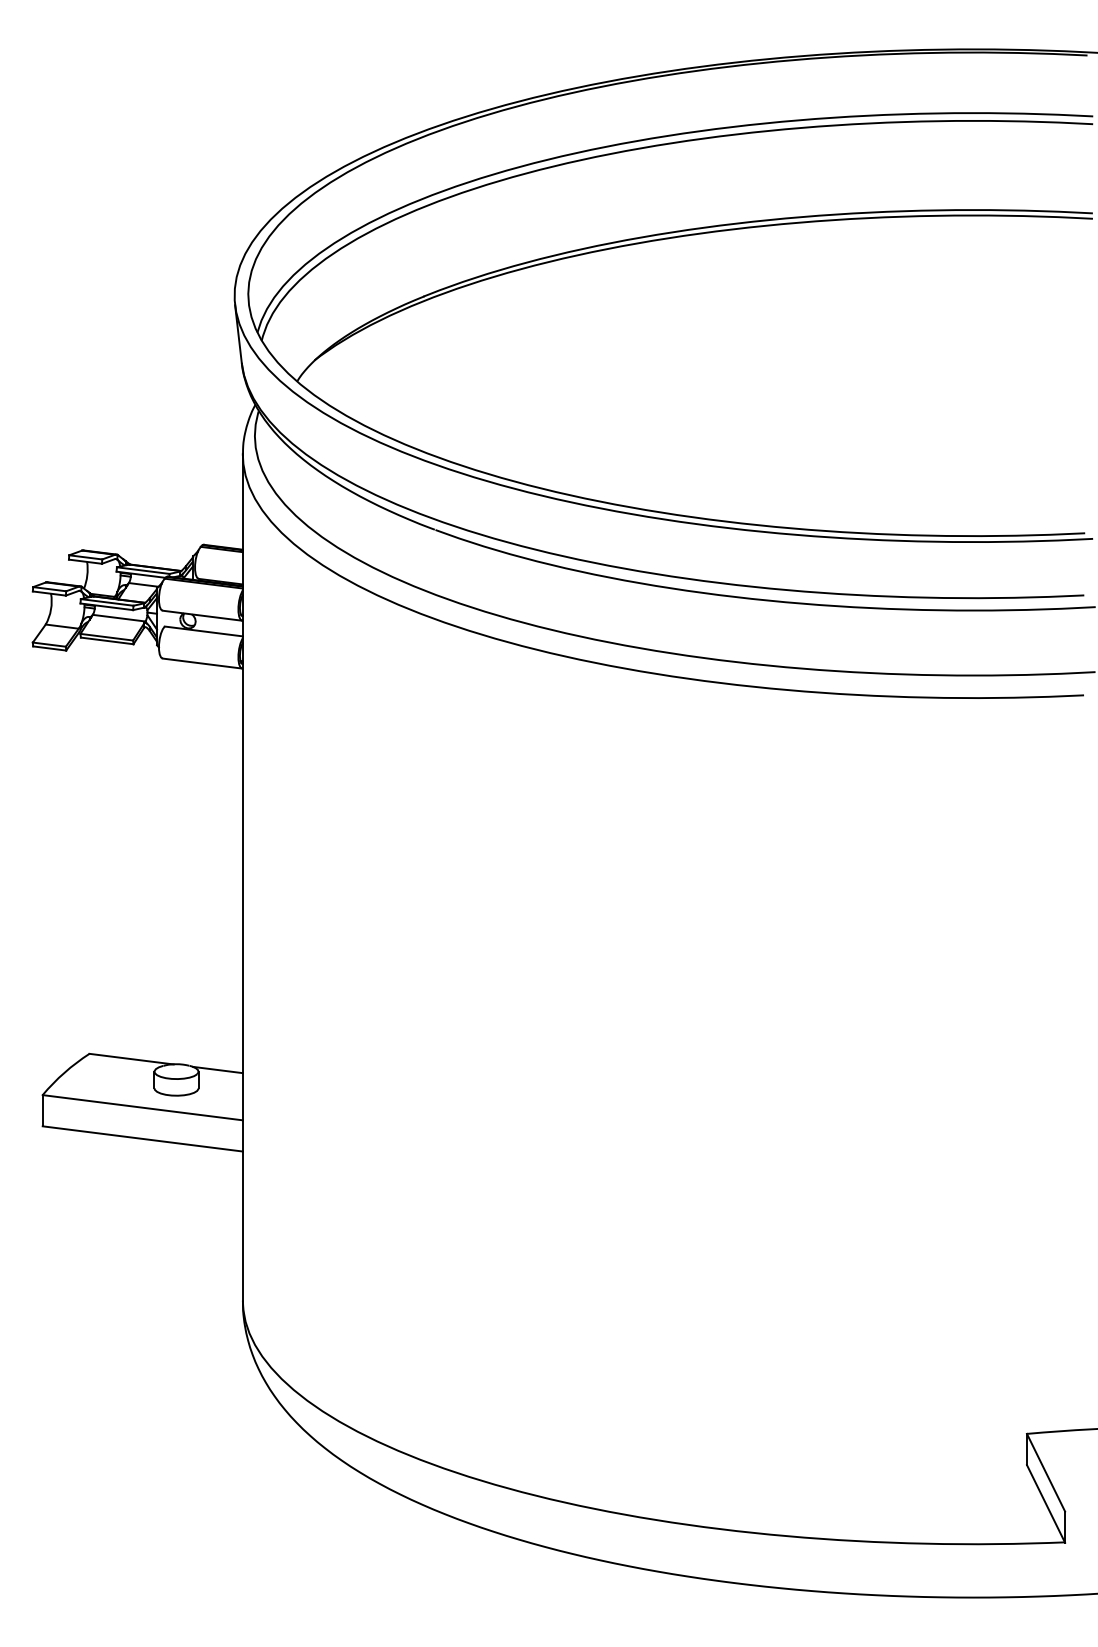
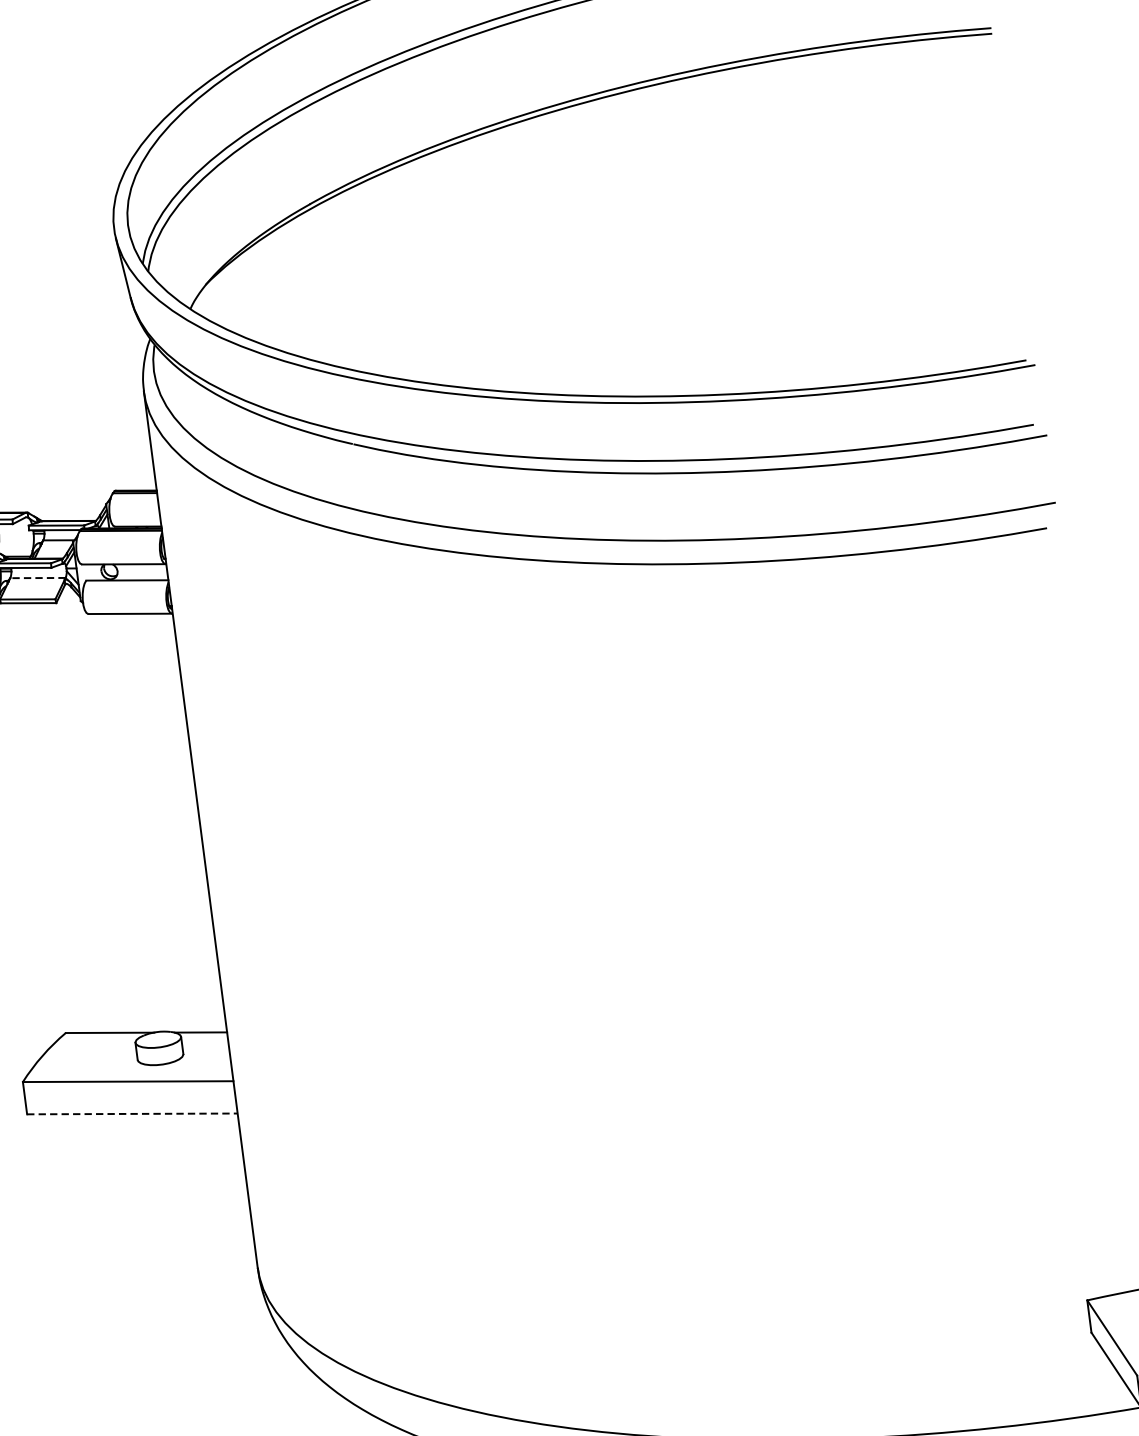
line: (119, 618) -> (38, 578), solid -> dashed
line: (142, 1138) -> (132, 1113), solid -> dashed

